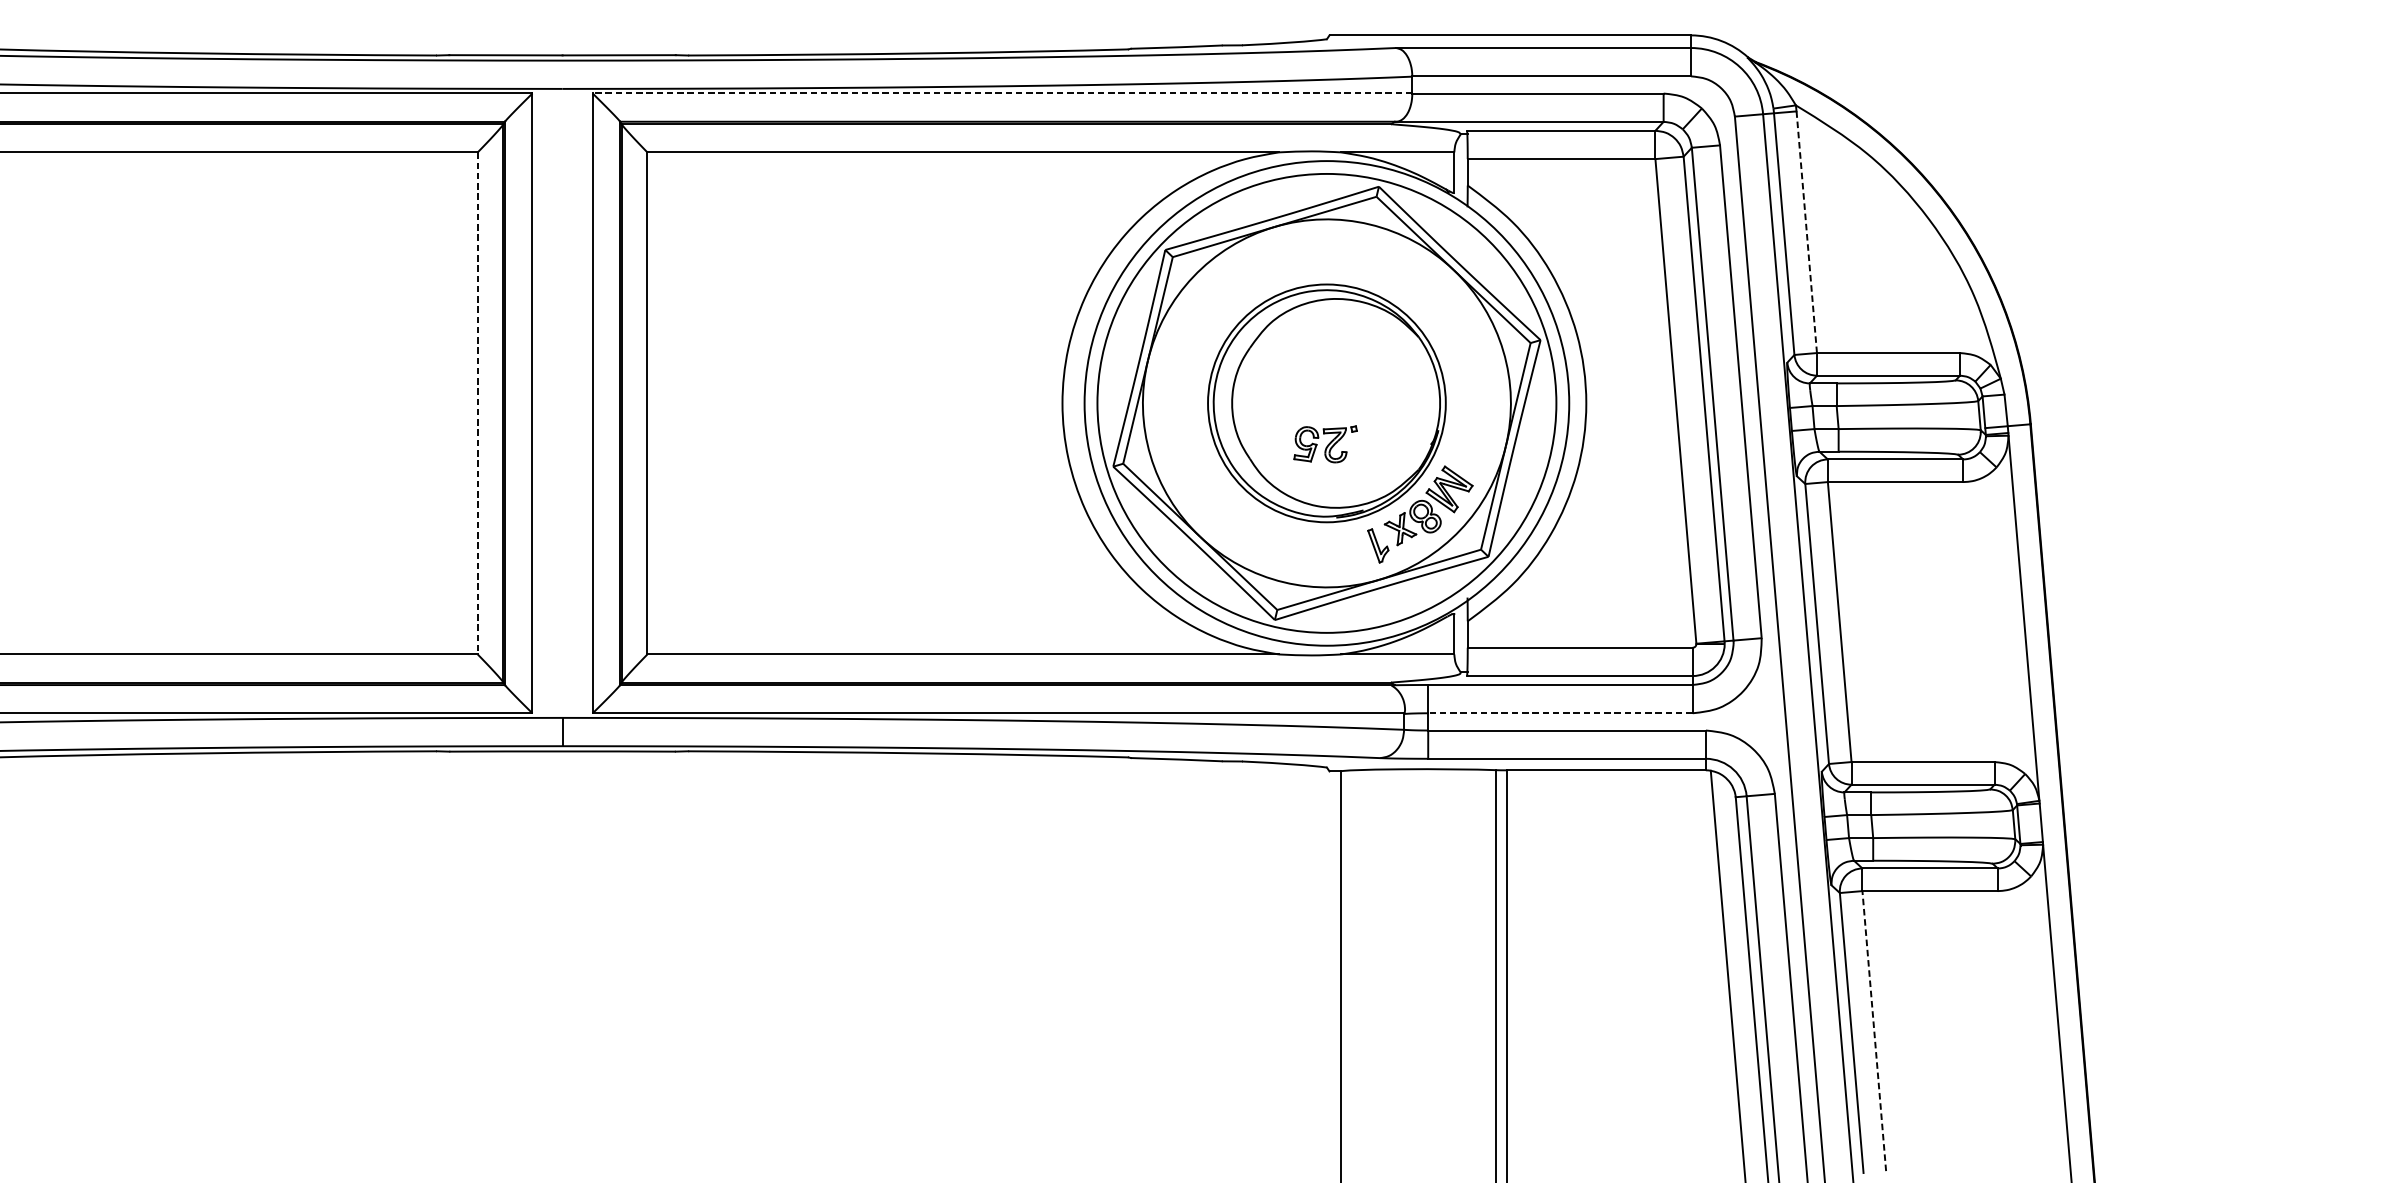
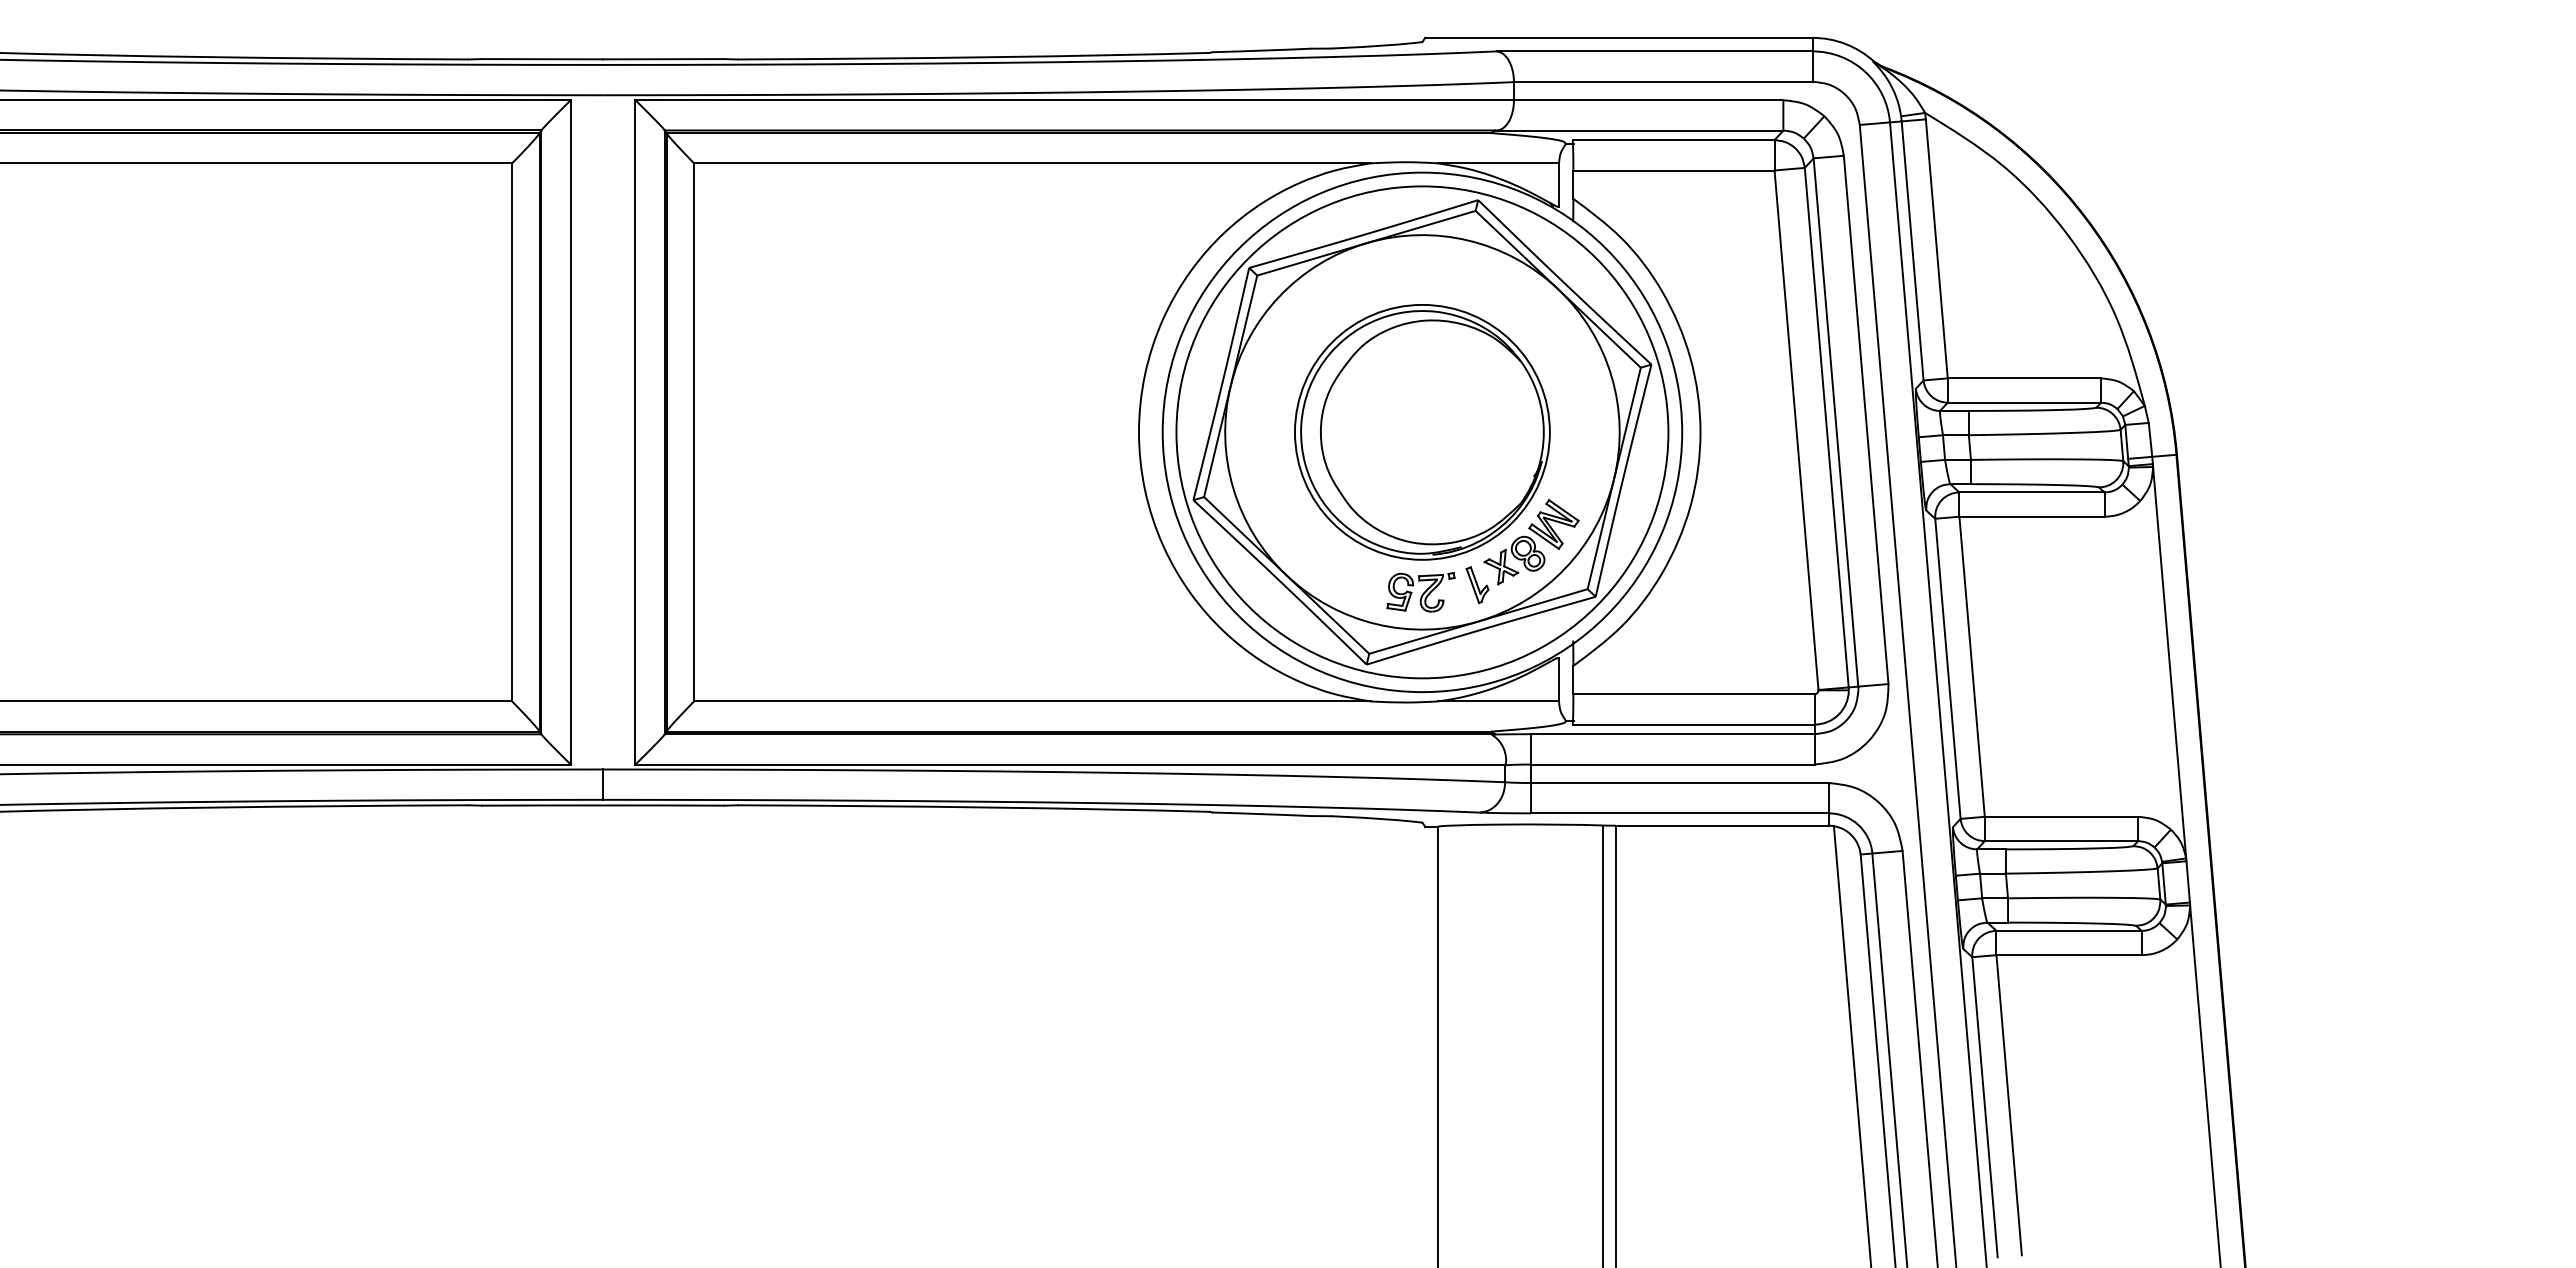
line: (1002, 93) -> (1074, 100), dashed -> solid
line: (1806, 231) -> (1936, 248), dashed -> solid
line: (478, 403) -> (512, 432), dashed -> solid
part: (1325, 444) -> (1420, 592), moved
line: (1560, 713) -> (1672, 764), dashed -> solid
line: (1874, 1031) -> (2009, 1105), dashed -> solid

